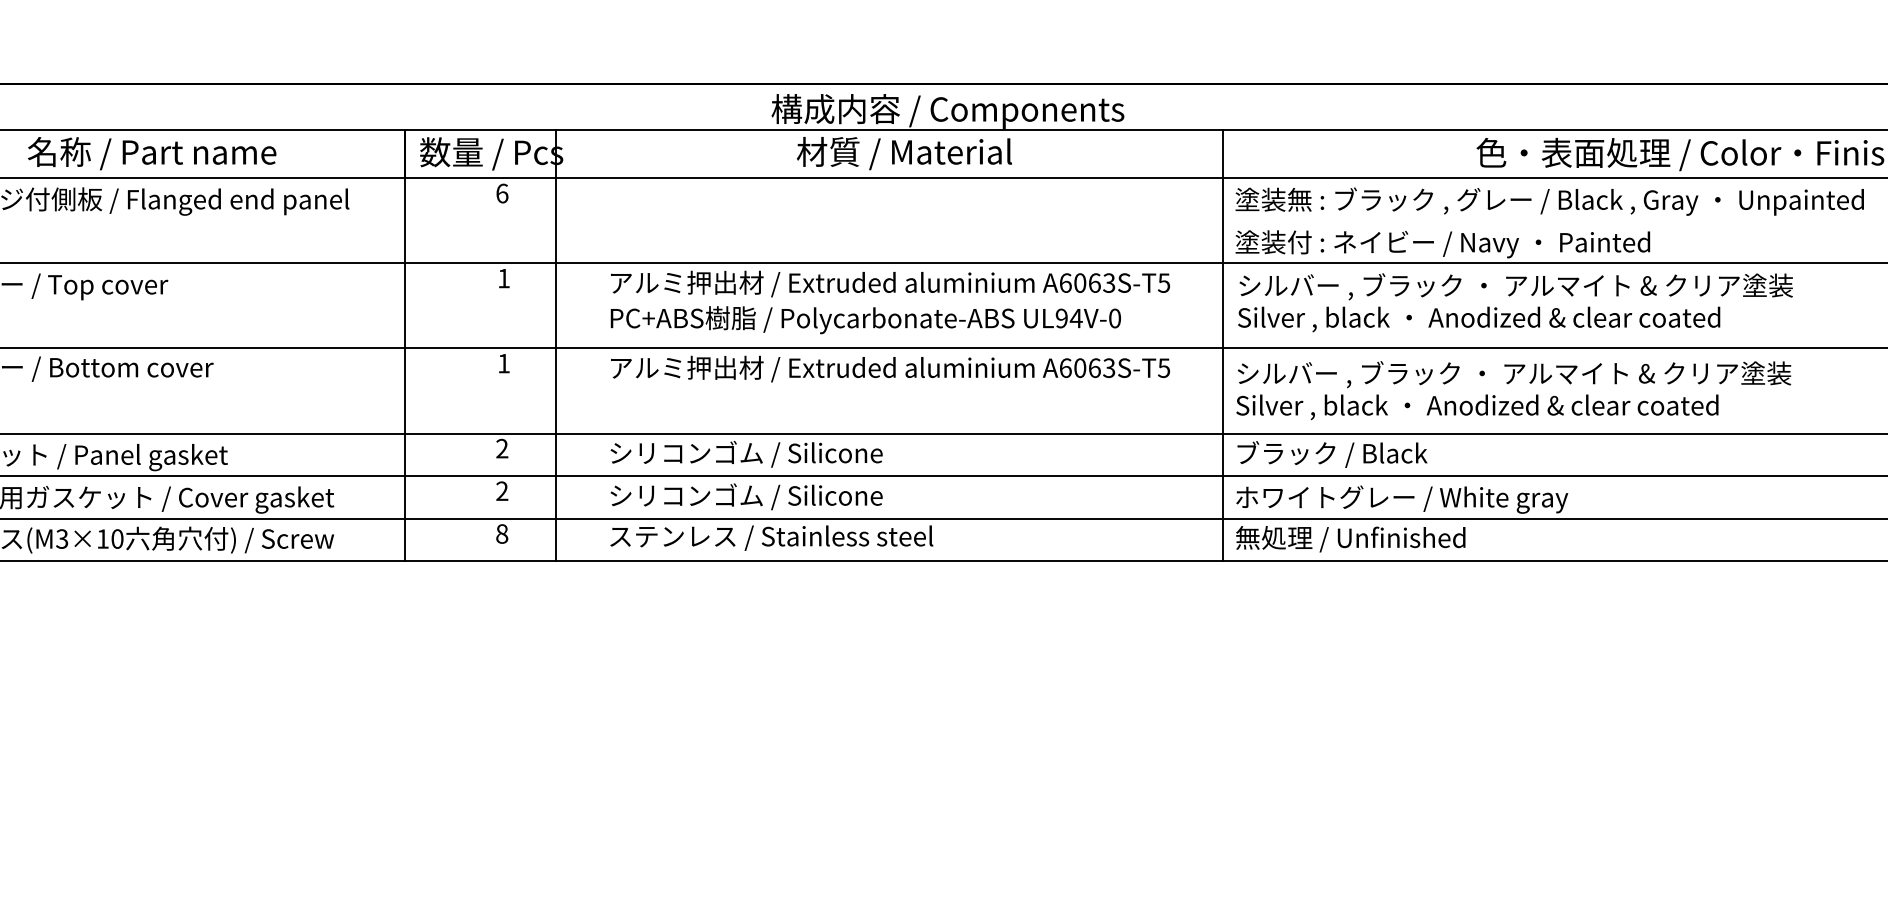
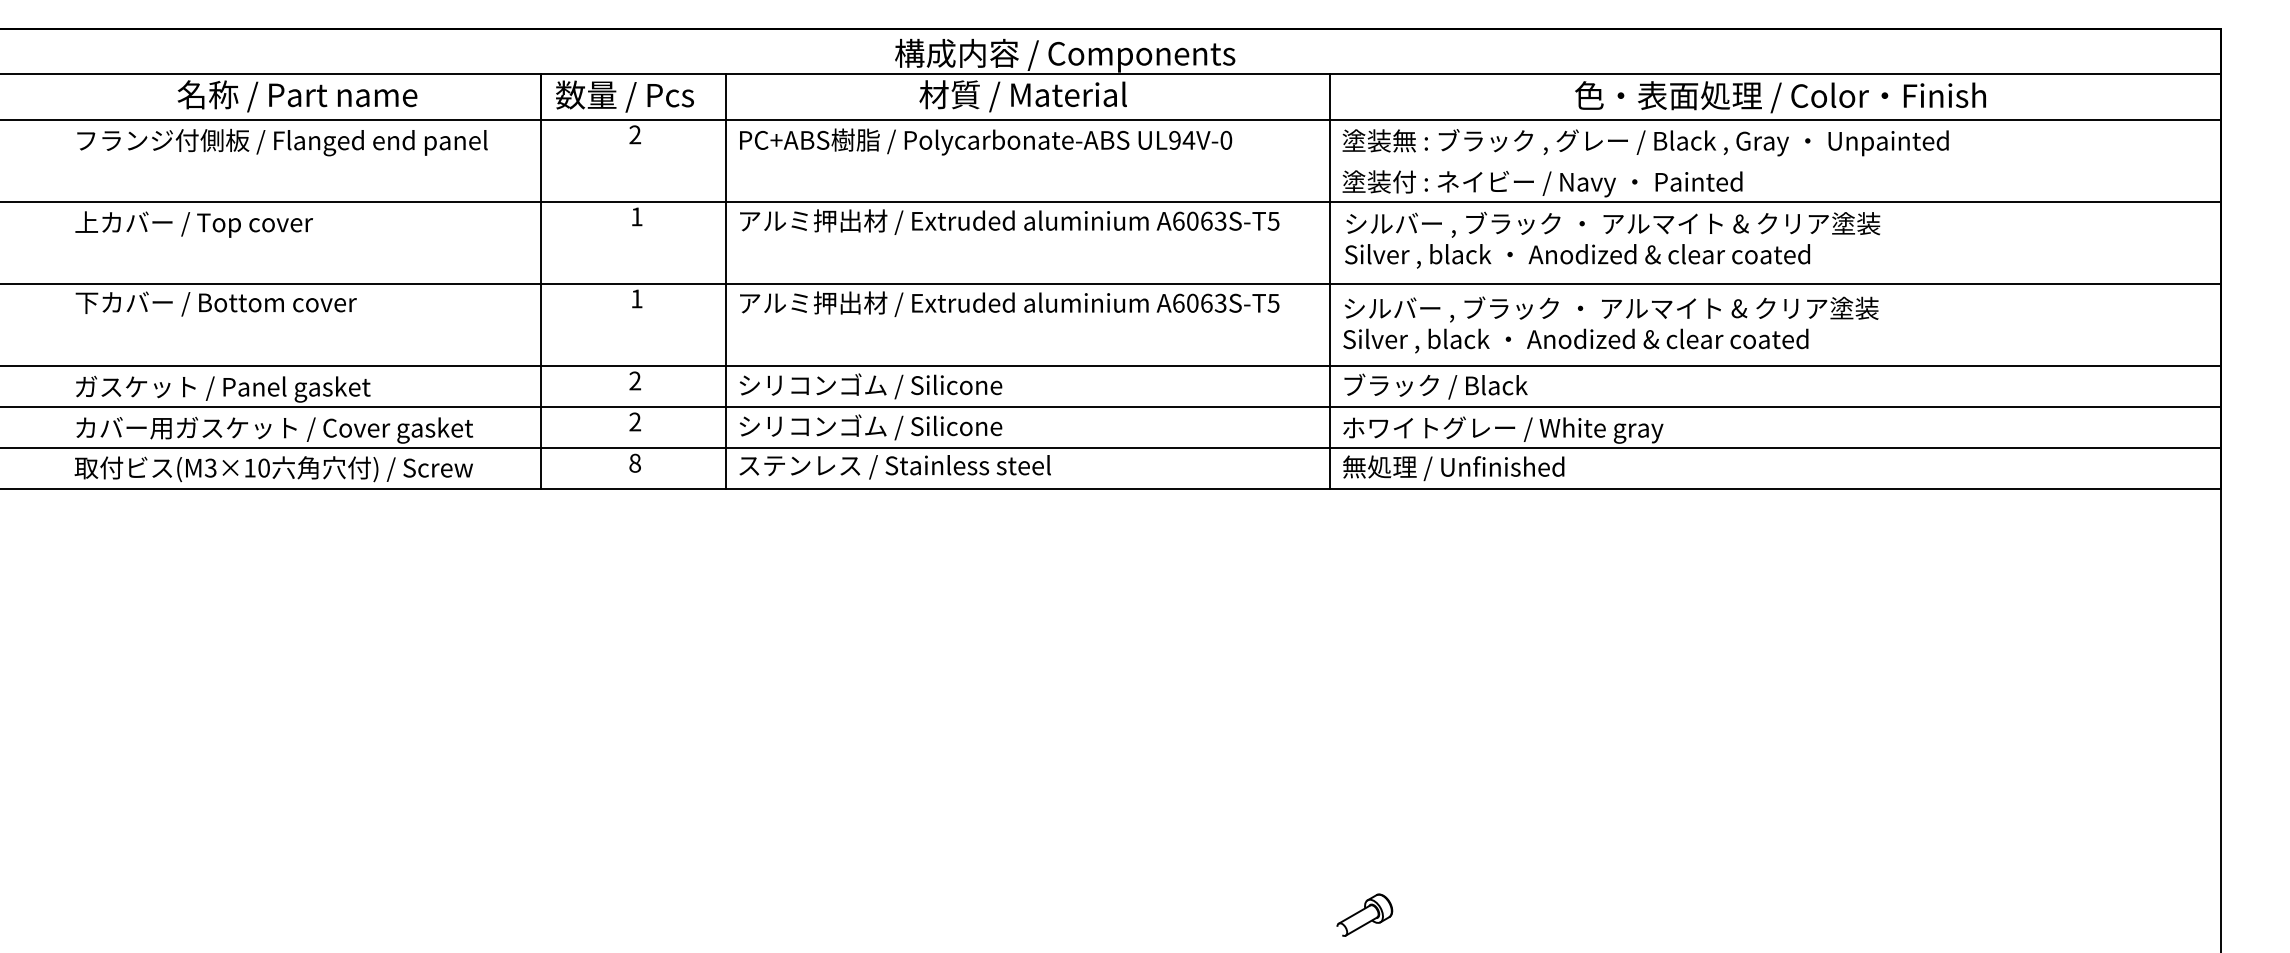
text: (502, 193) -> (635, 134), 6 -> 2
text: (866, 319) -> (986, 141), moved
line: (556, 345) -> (726, 281), moved

